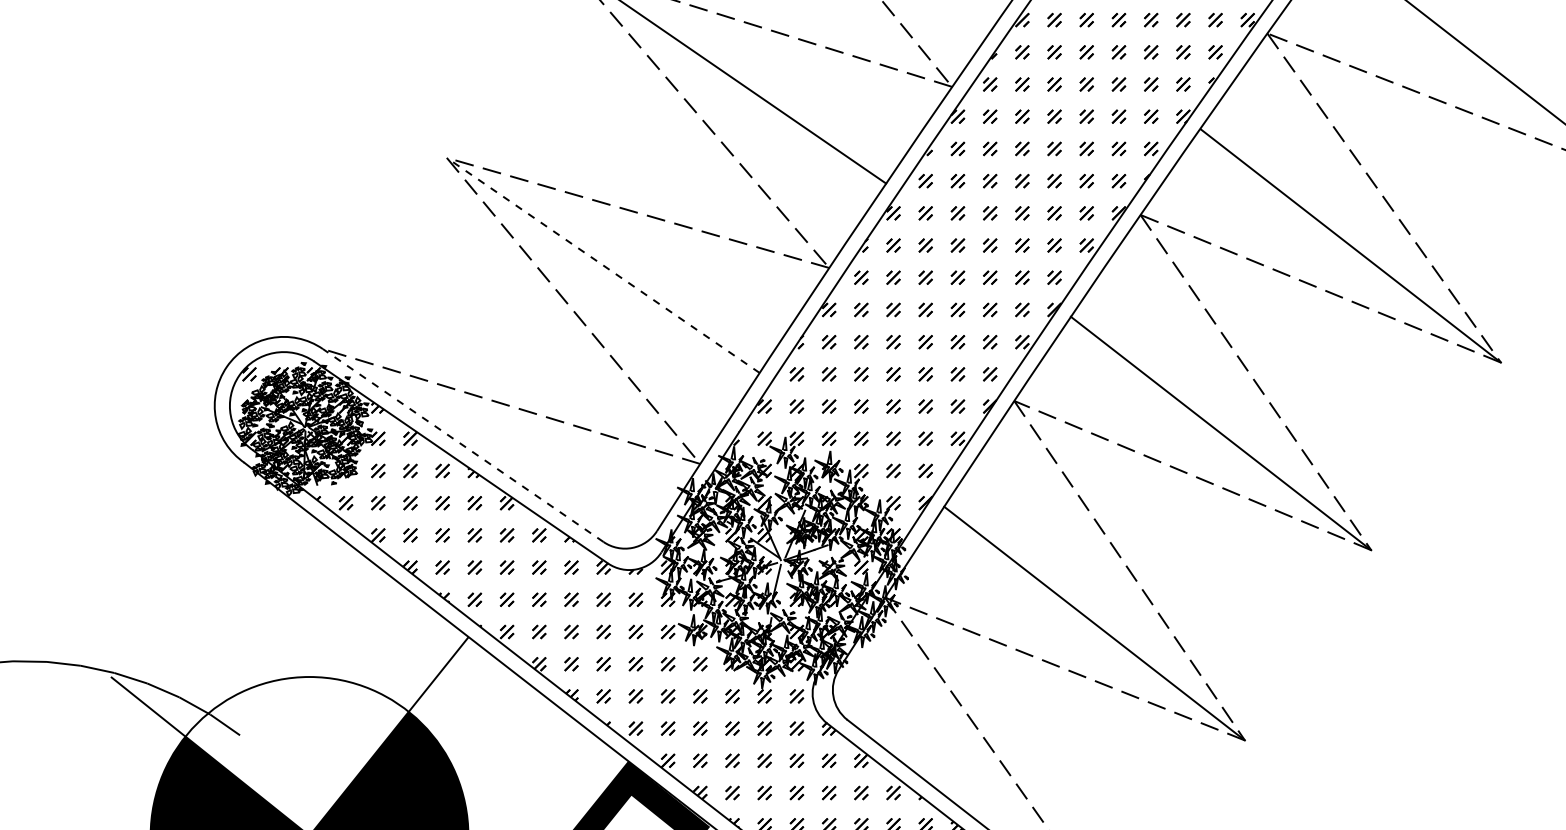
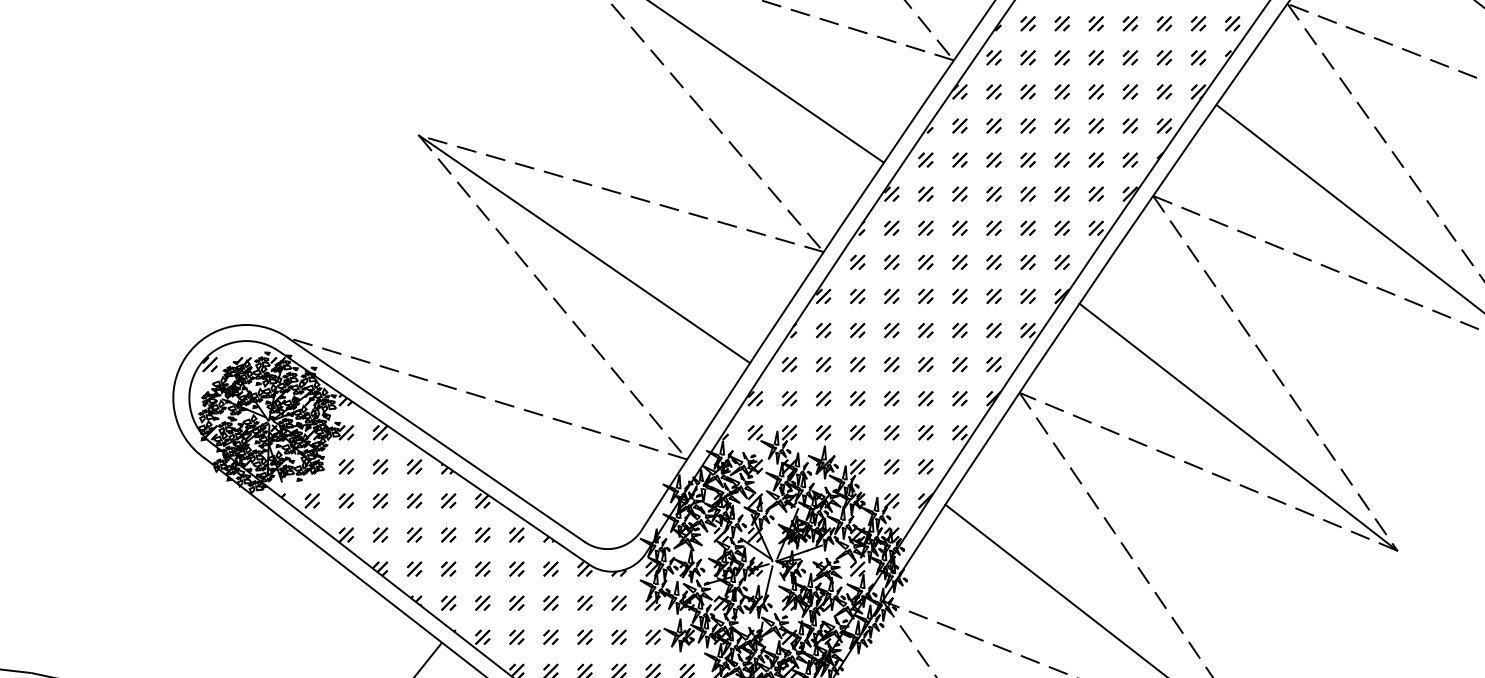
line: (603, 265) -> (584, 249), dashed -> solid
line: (462, 445) -> (435, 439), dashed -> solid

